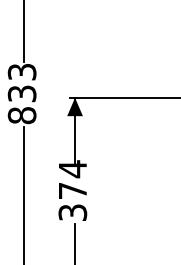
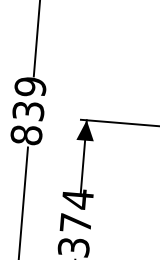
text: (22, 71) -> (30, 86), 833 -> 839

